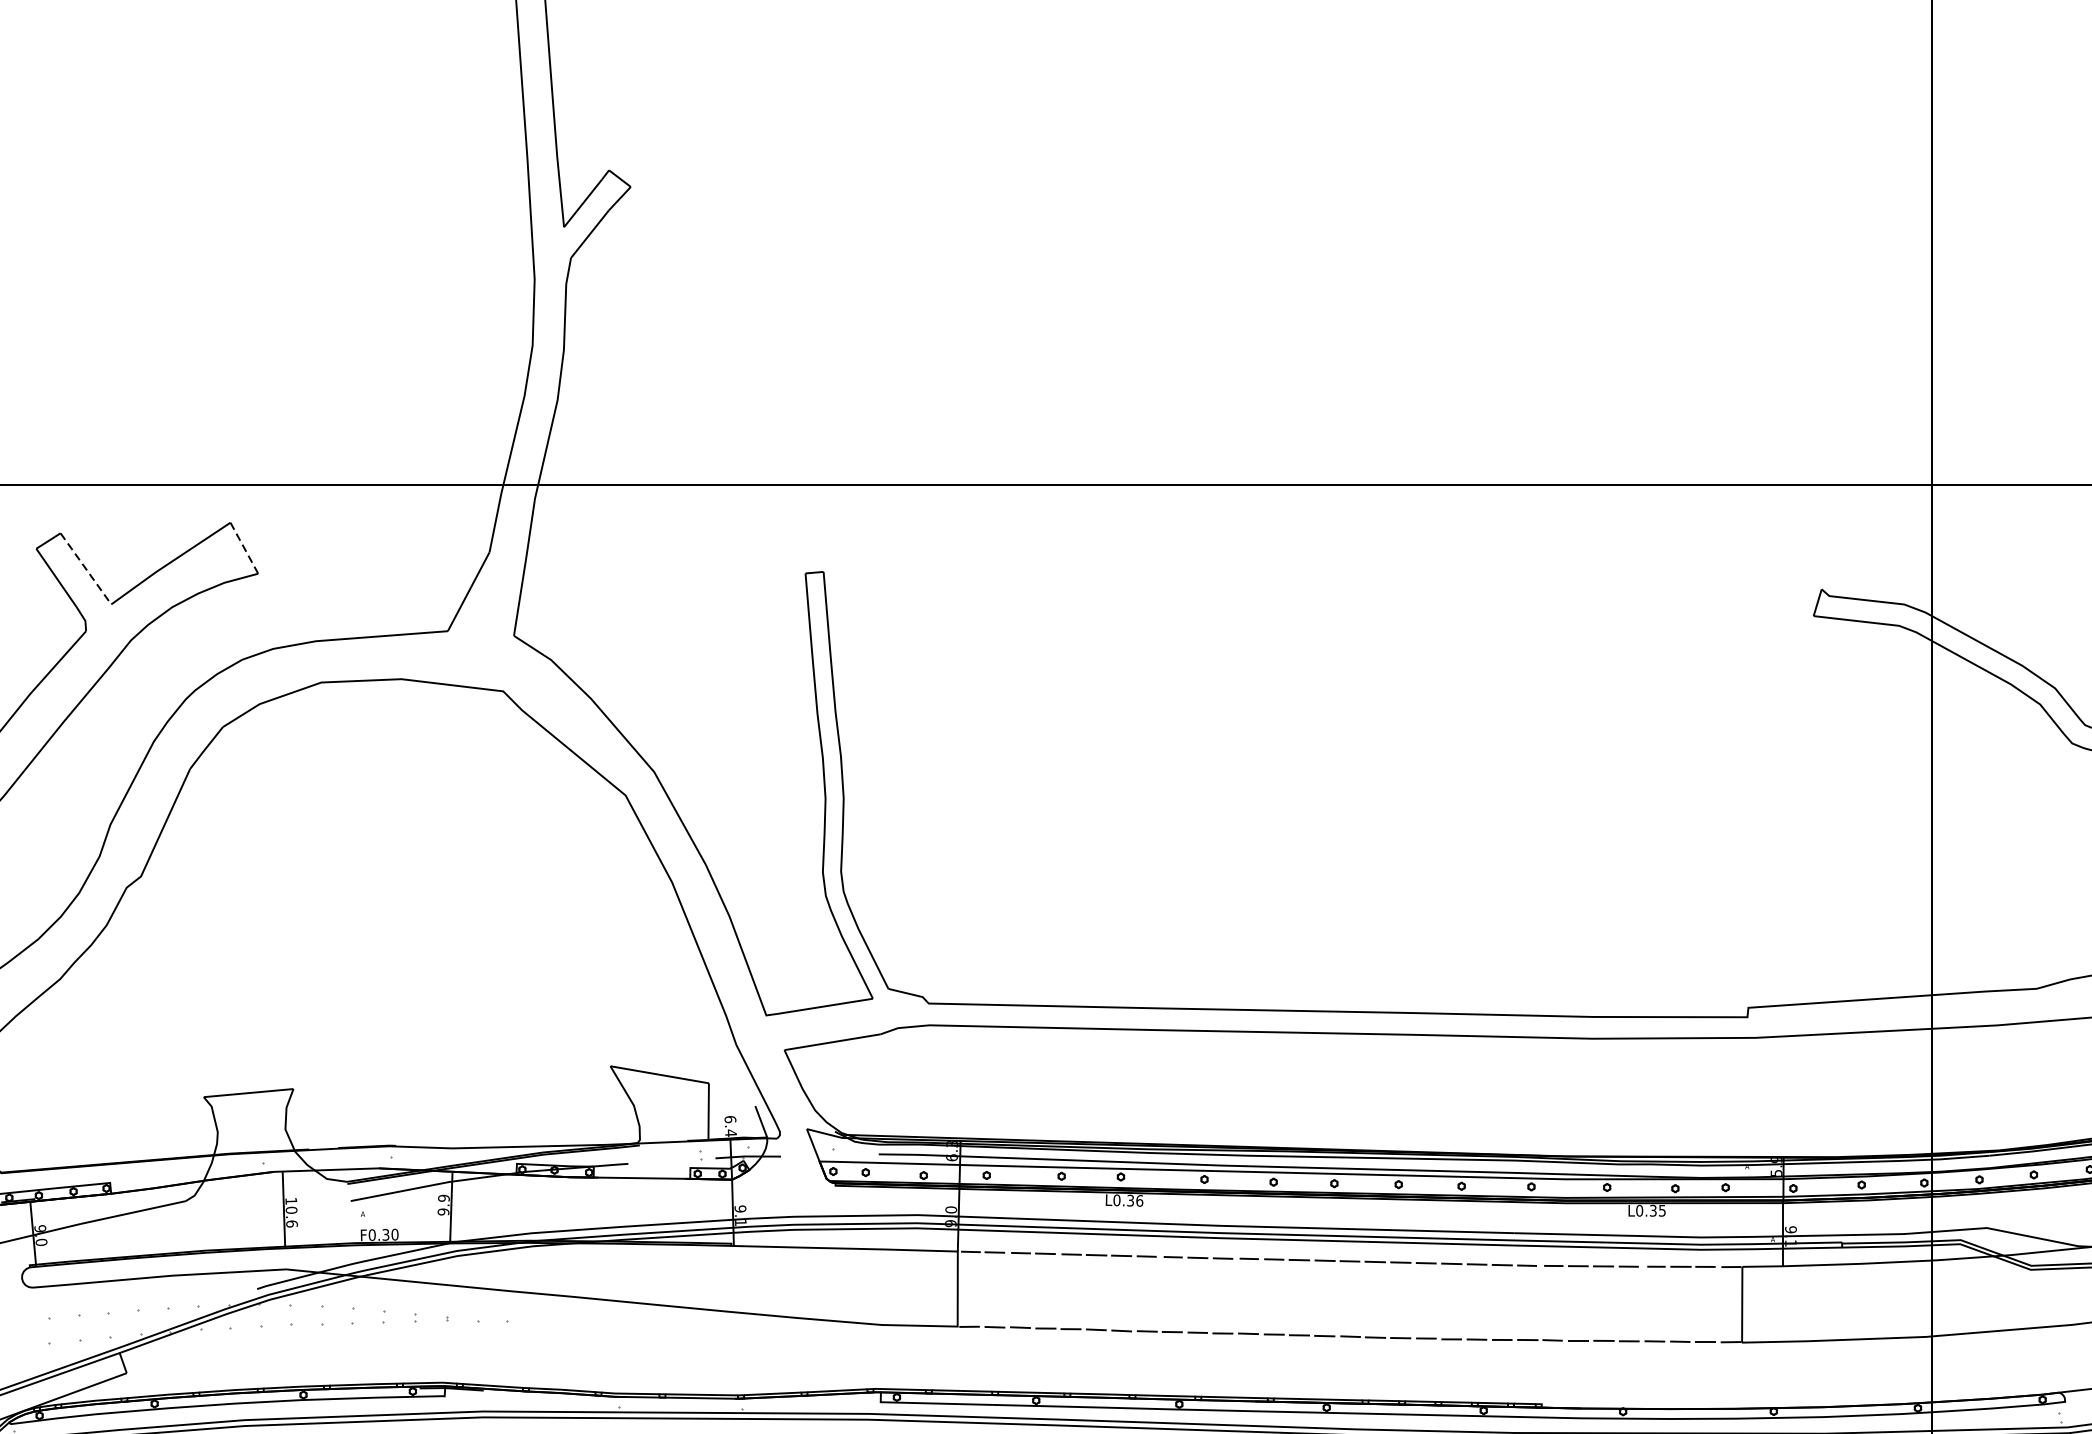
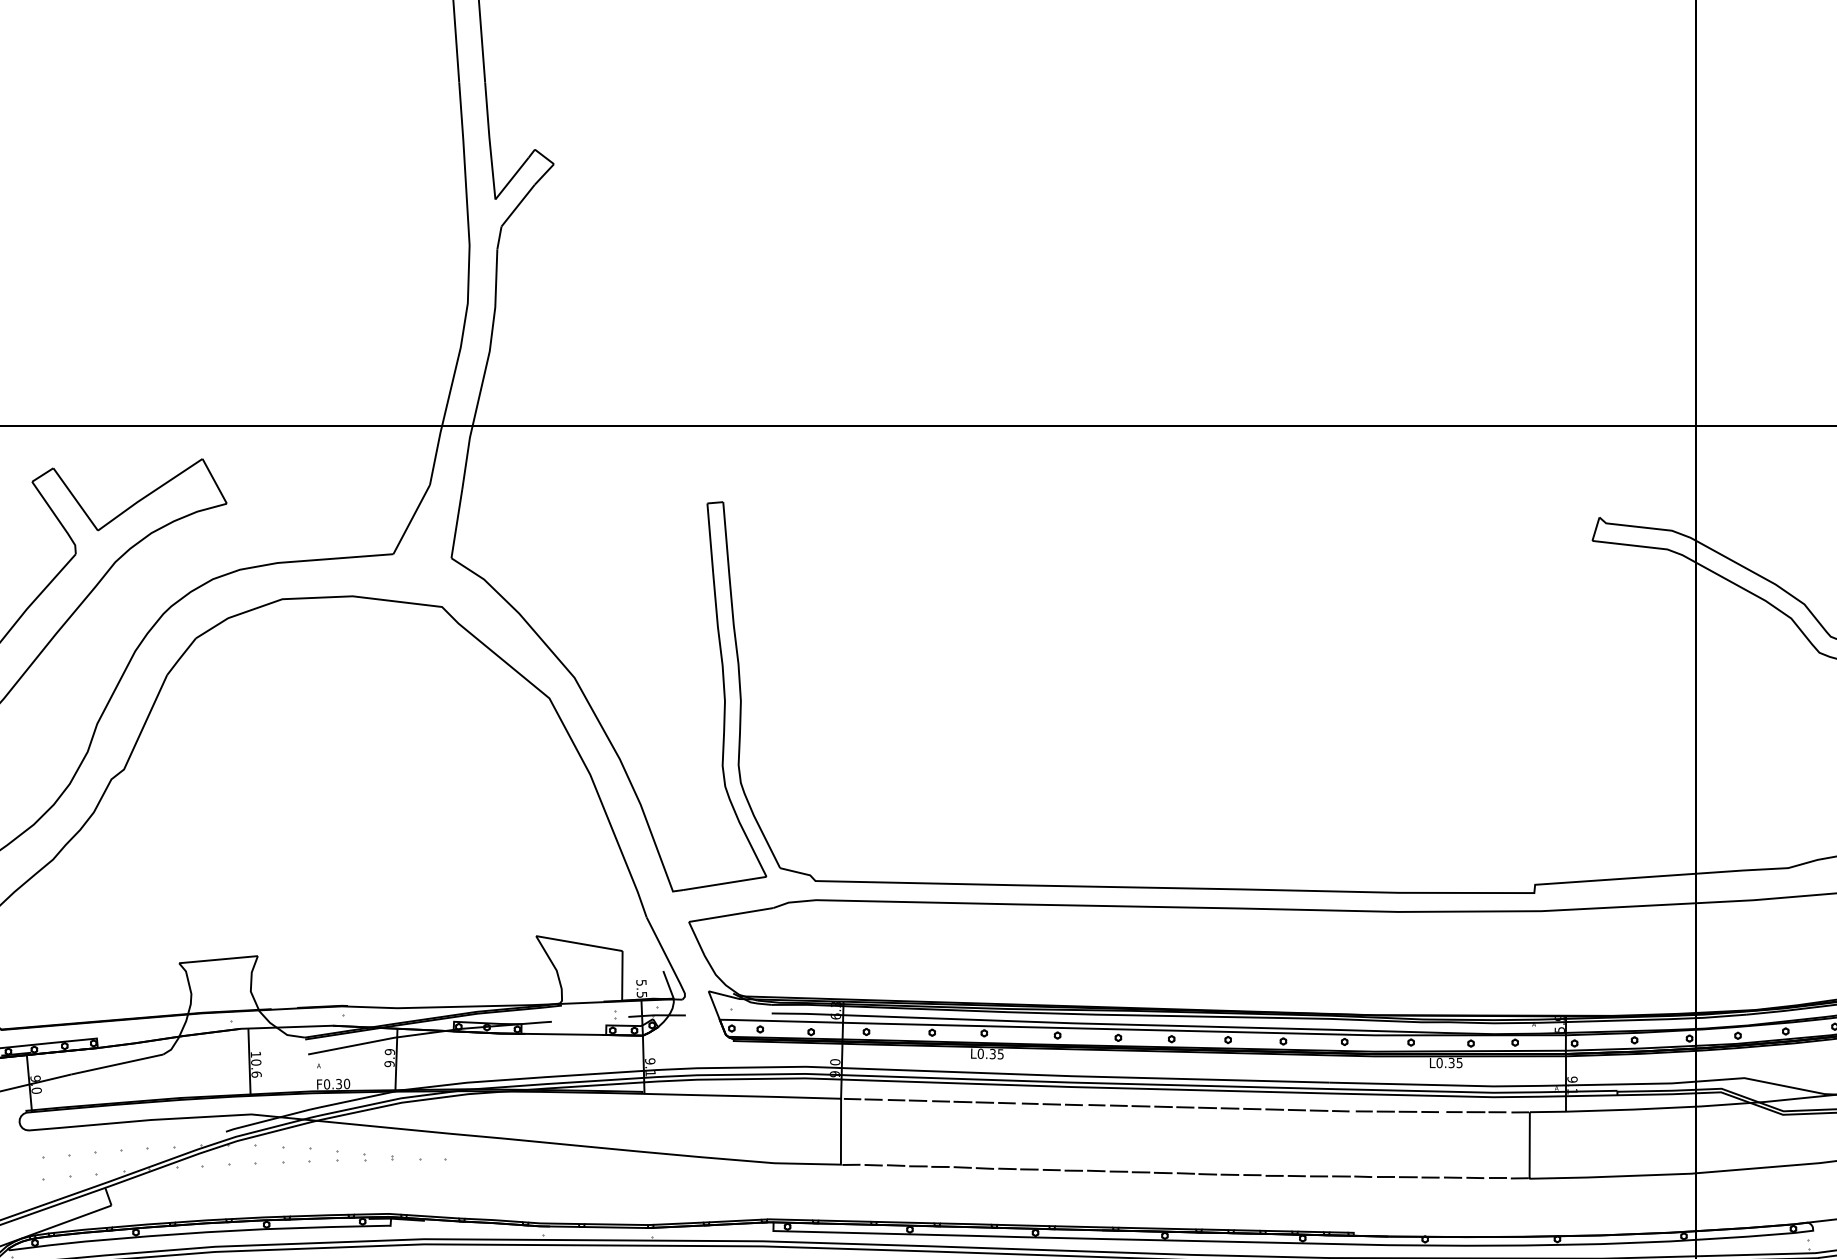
line: (245, 548) -> (215, 481), dashed -> solid
line: (85, 568) -> (75, 499), dashed -> solid
text: (730, 1125) -> (641, 988), 6.4 -> 5.5
text: (1139, 1201) -> (1000, 1054), L0.36 -> L0.35

